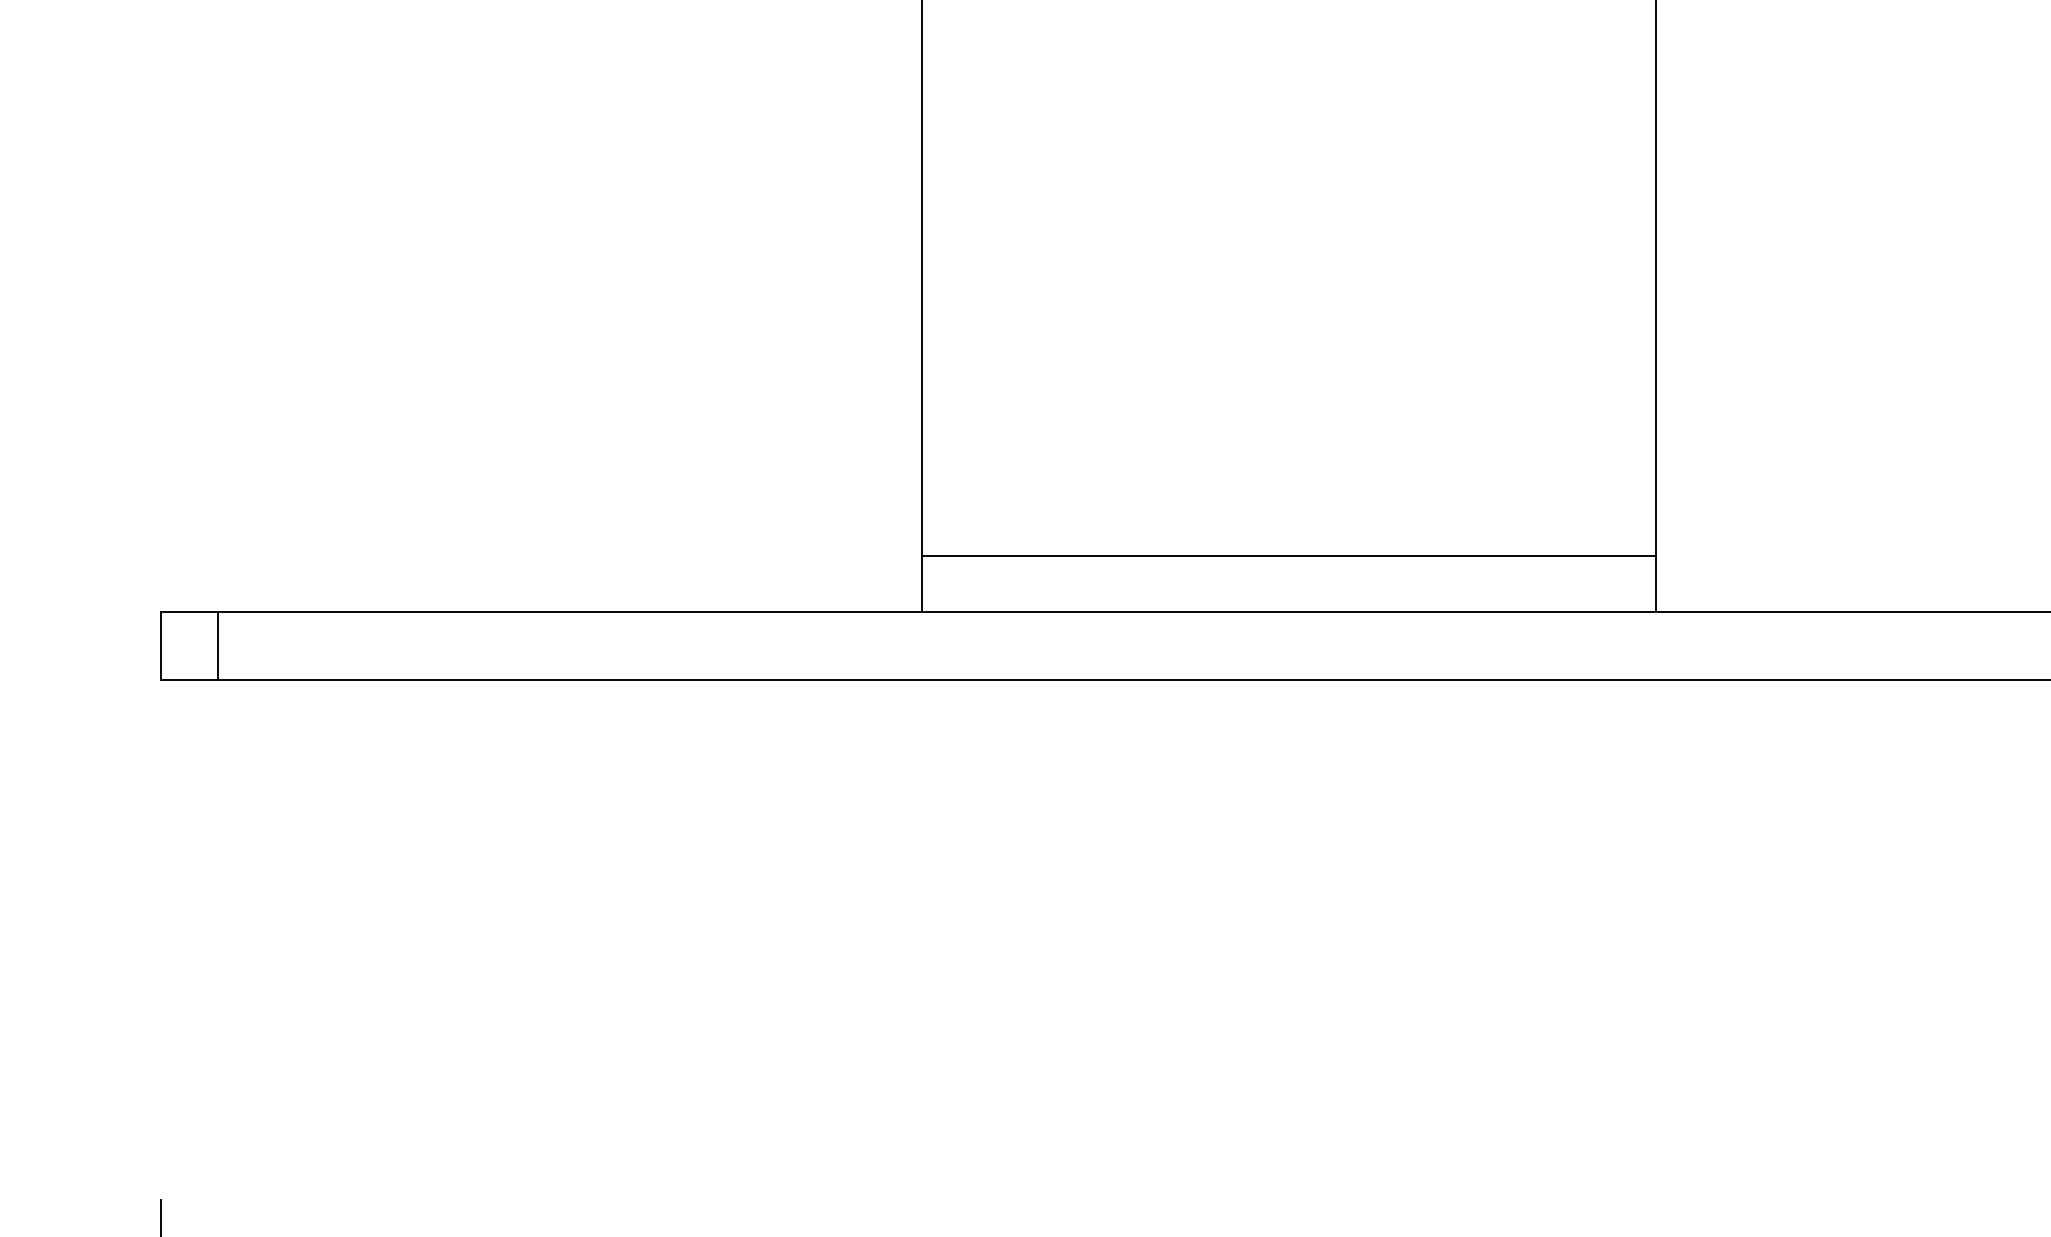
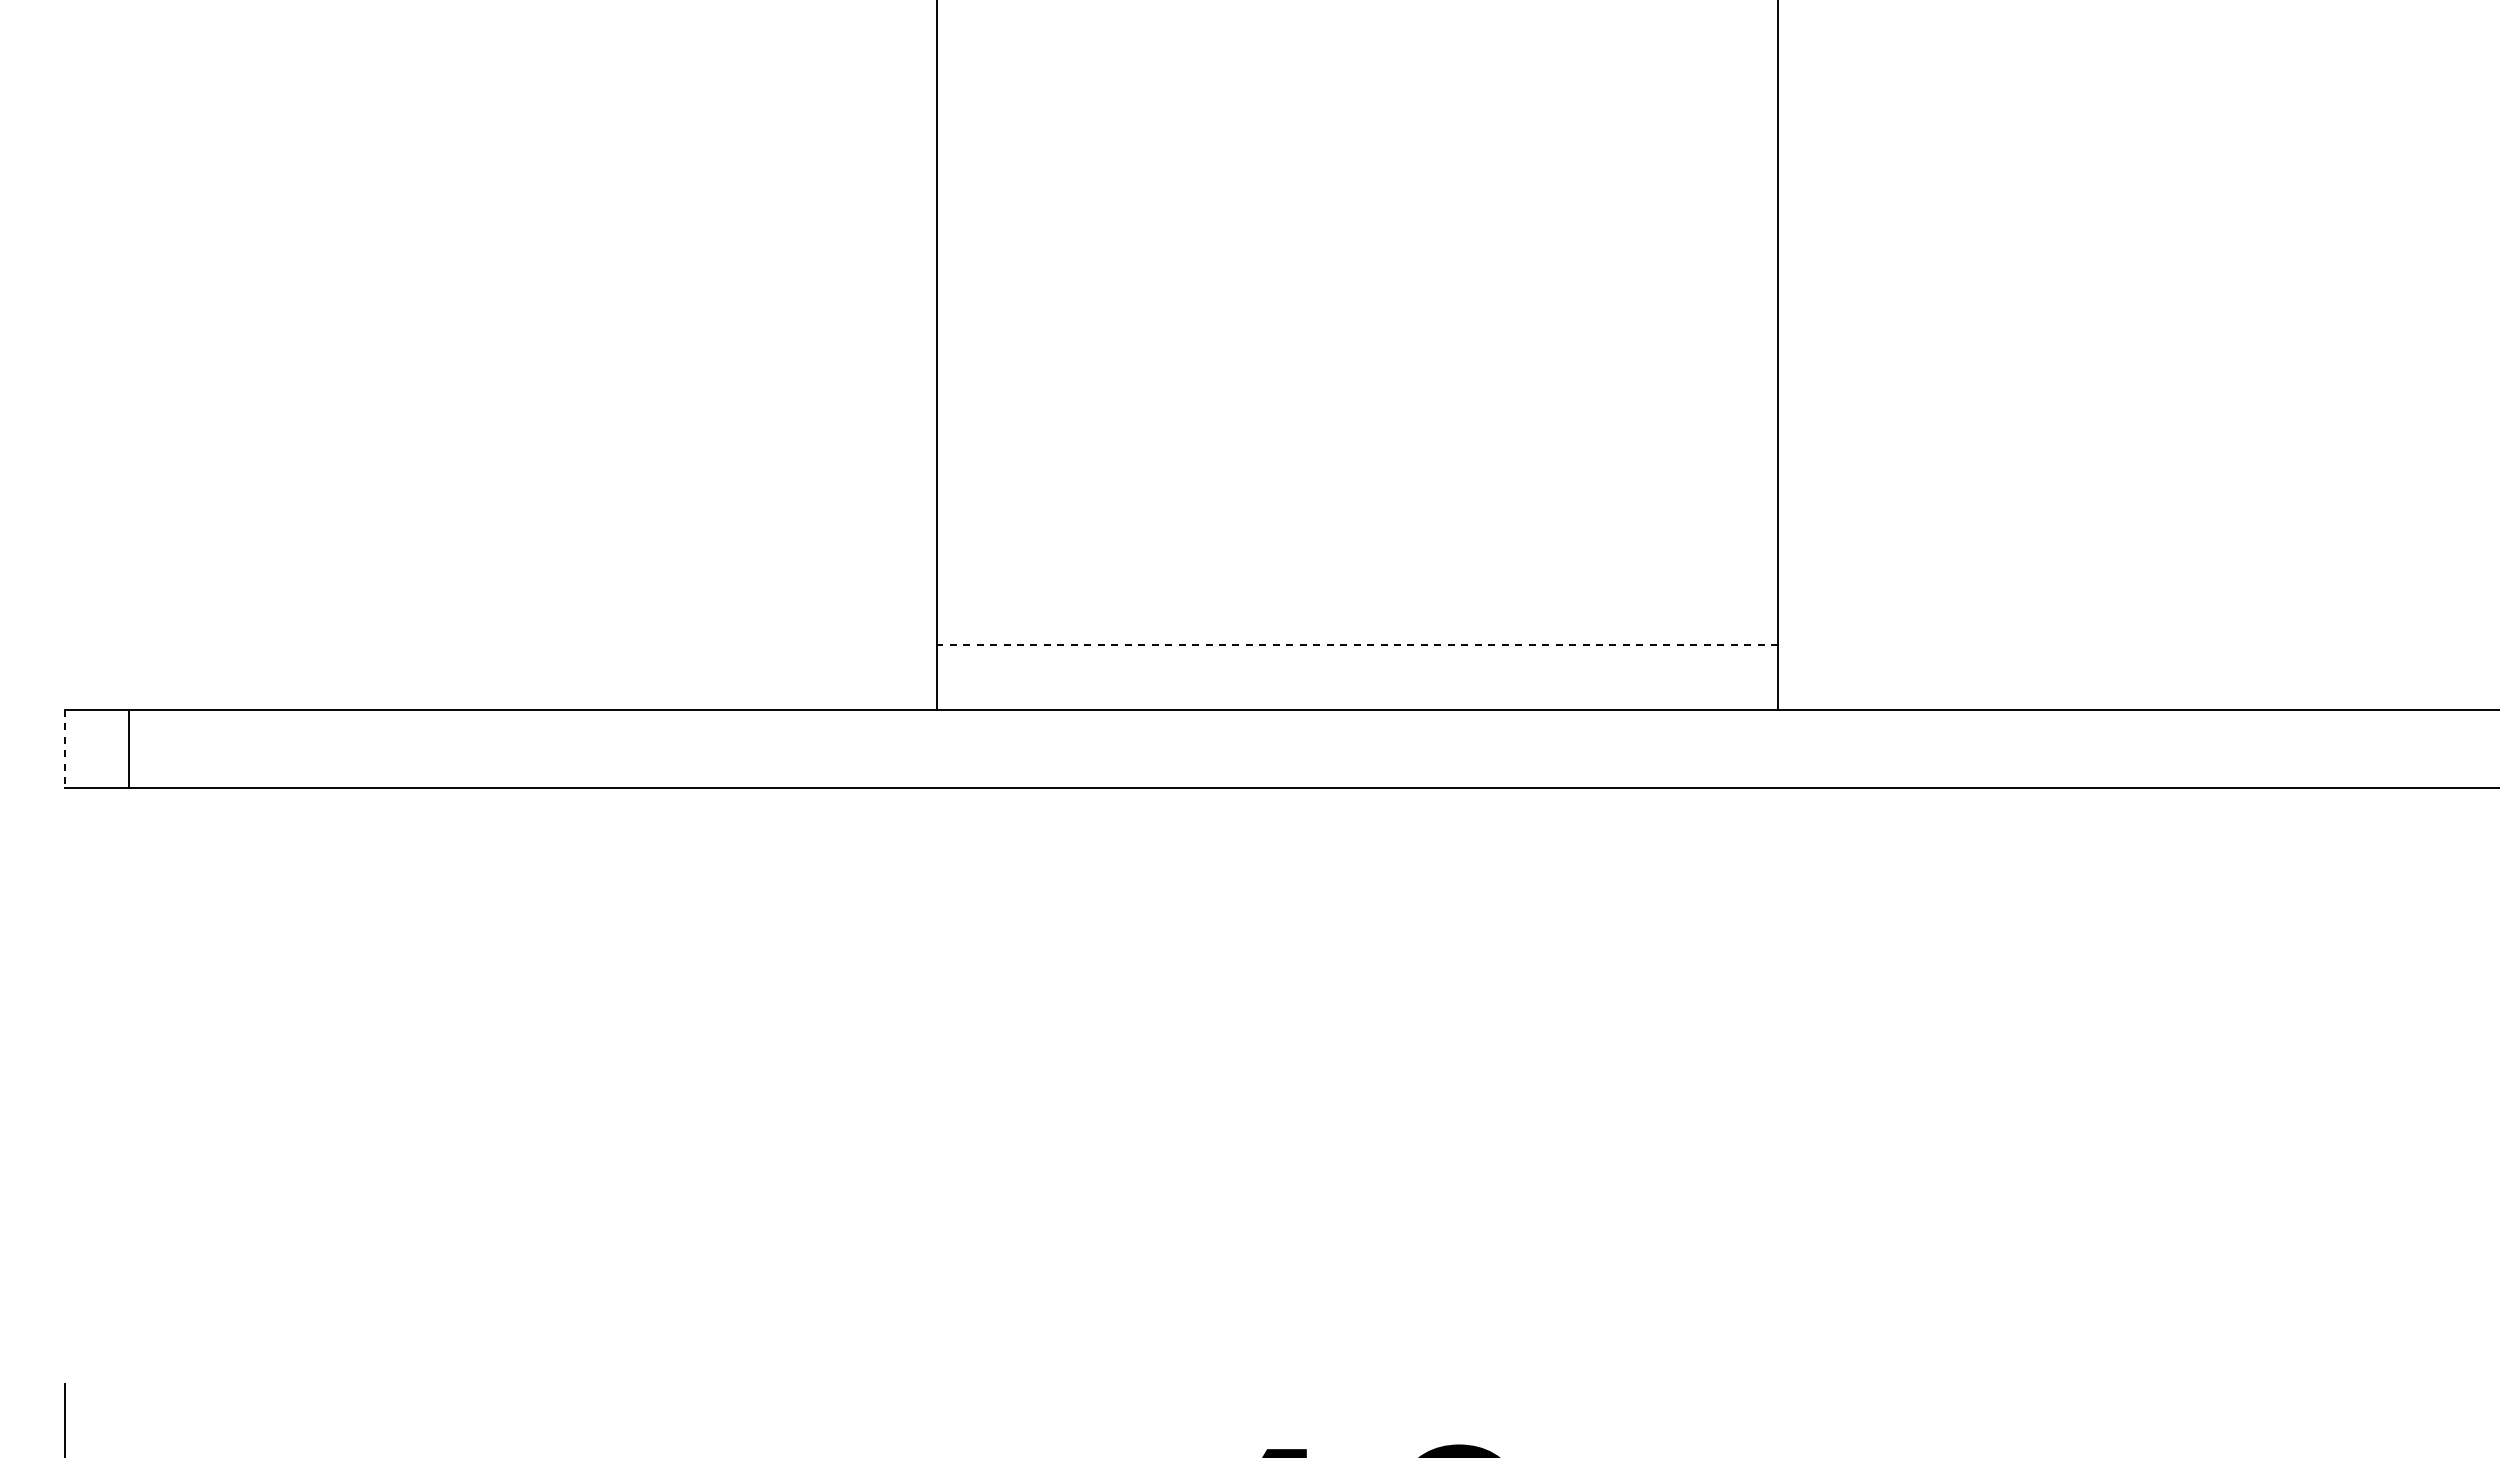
line: (1288, 555) -> (1357, 645), solid -> dashed
line: (161, 645) -> (64, 748), solid -> dashed

